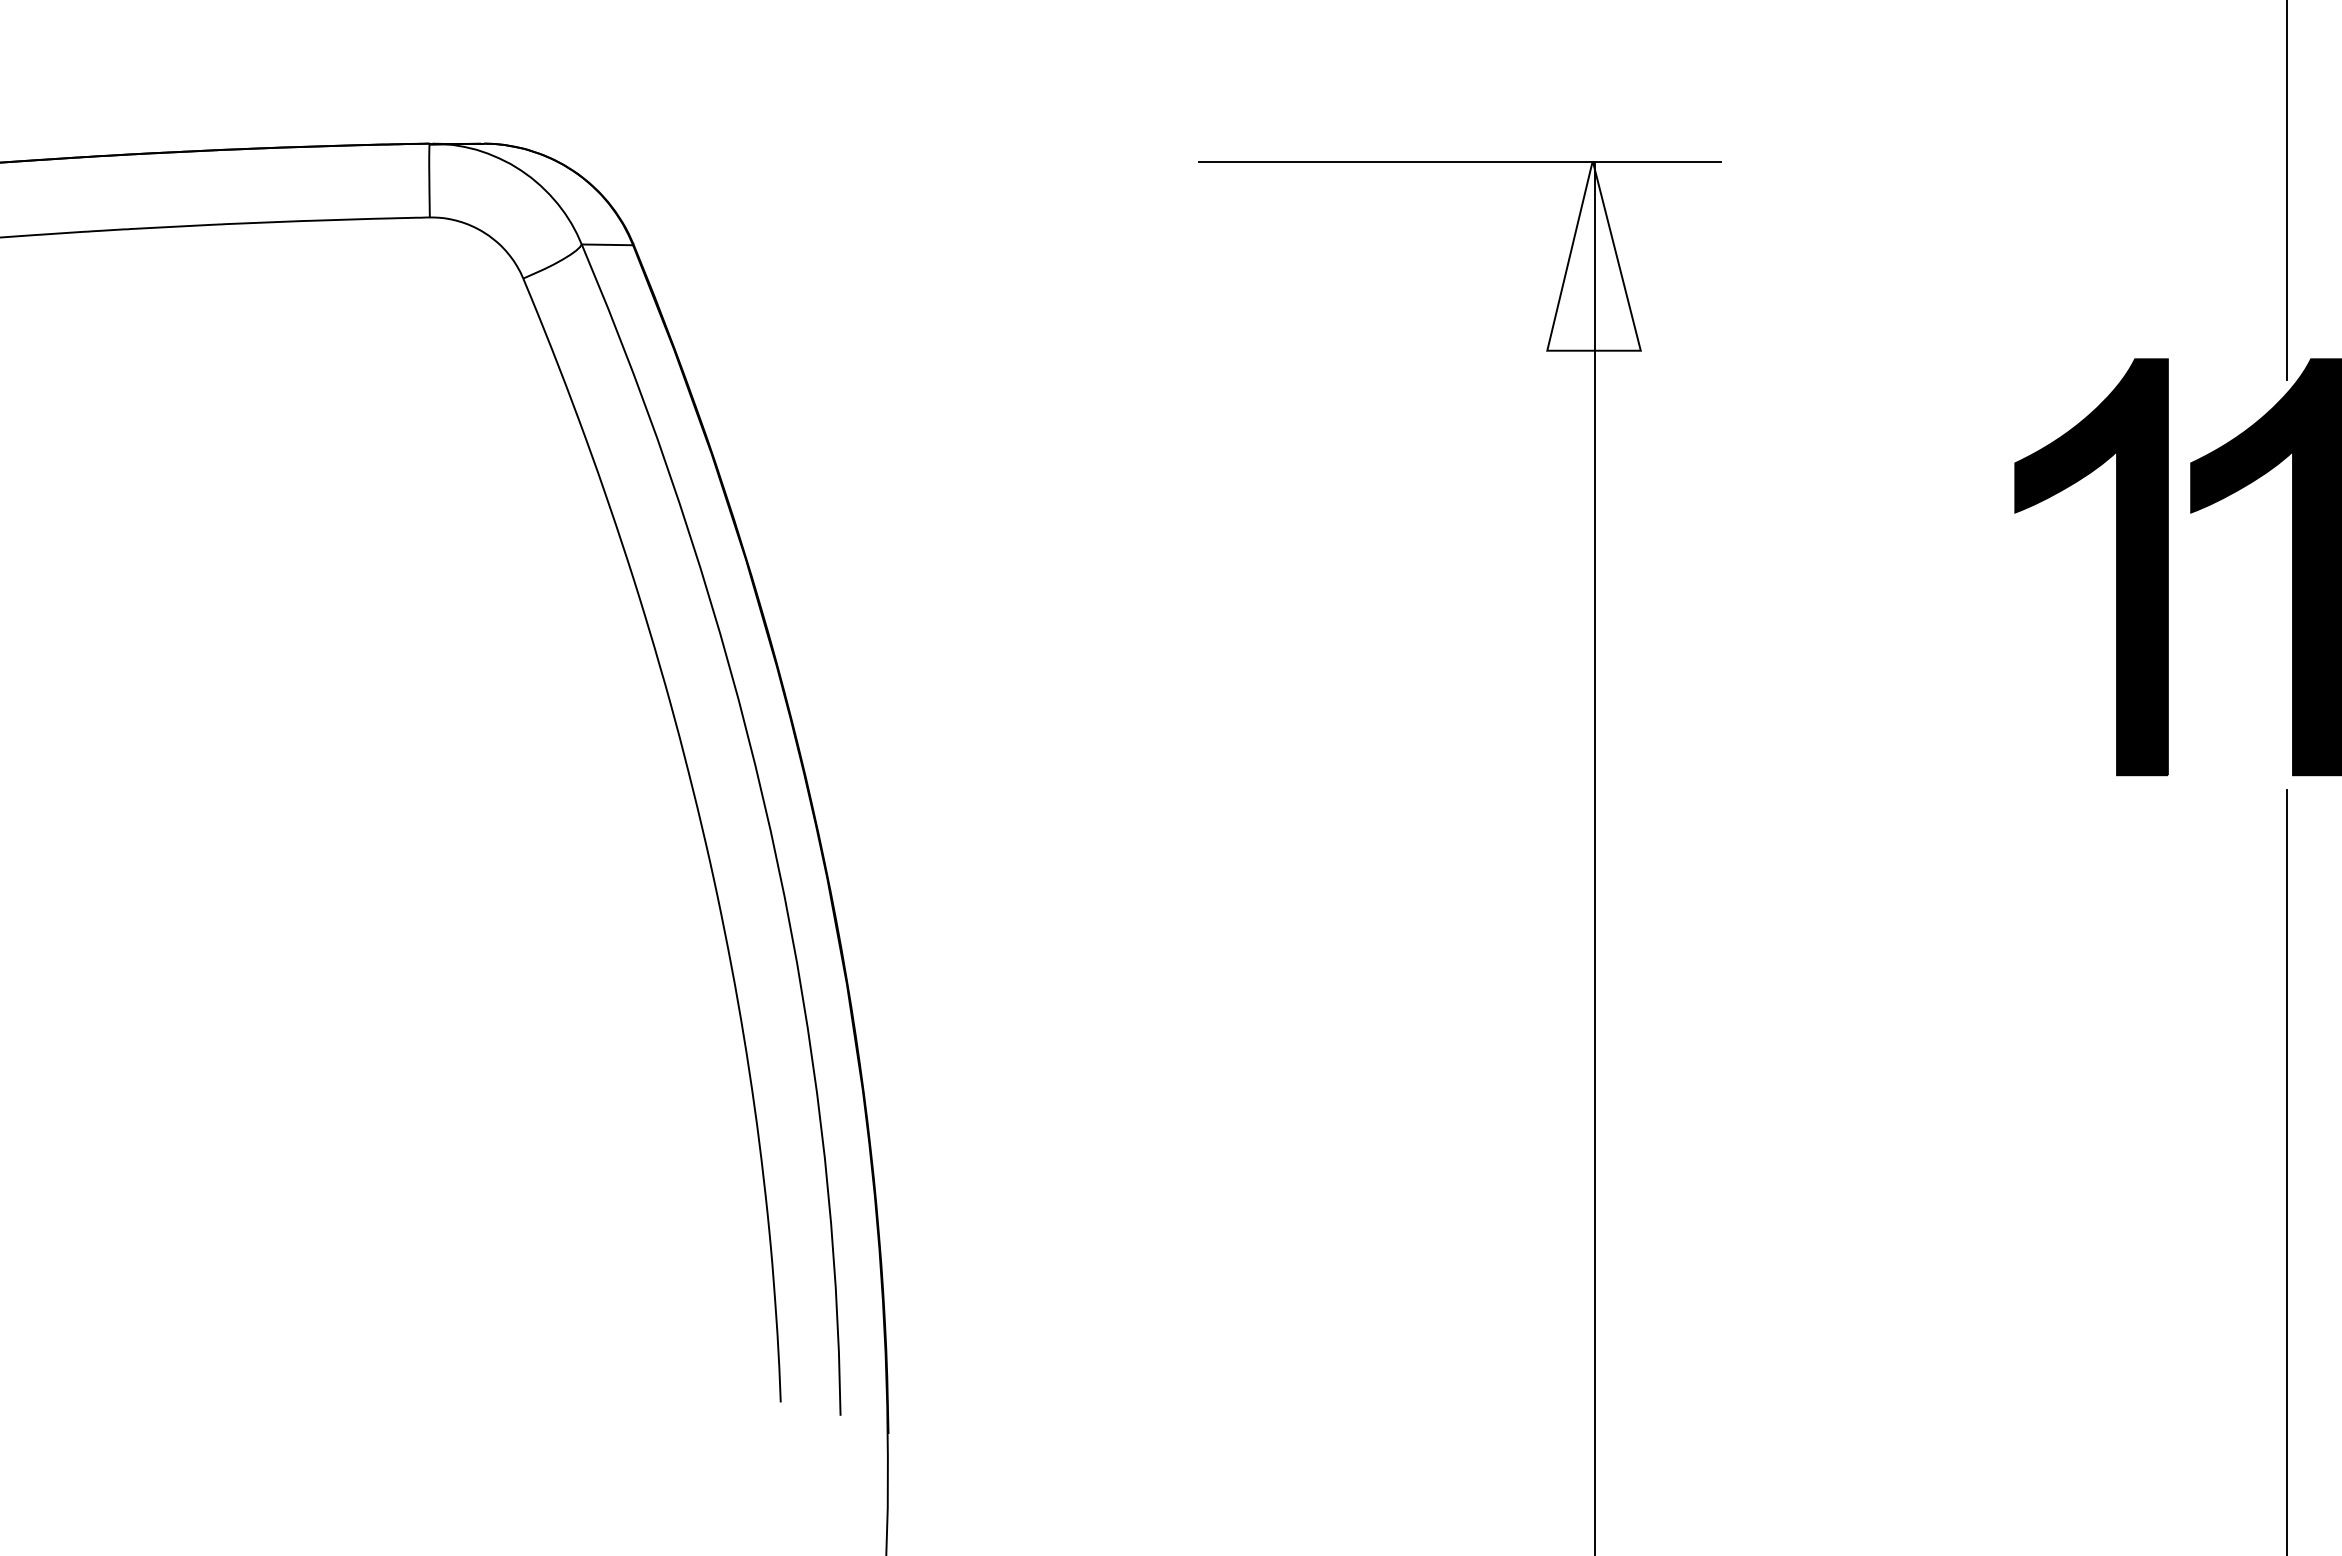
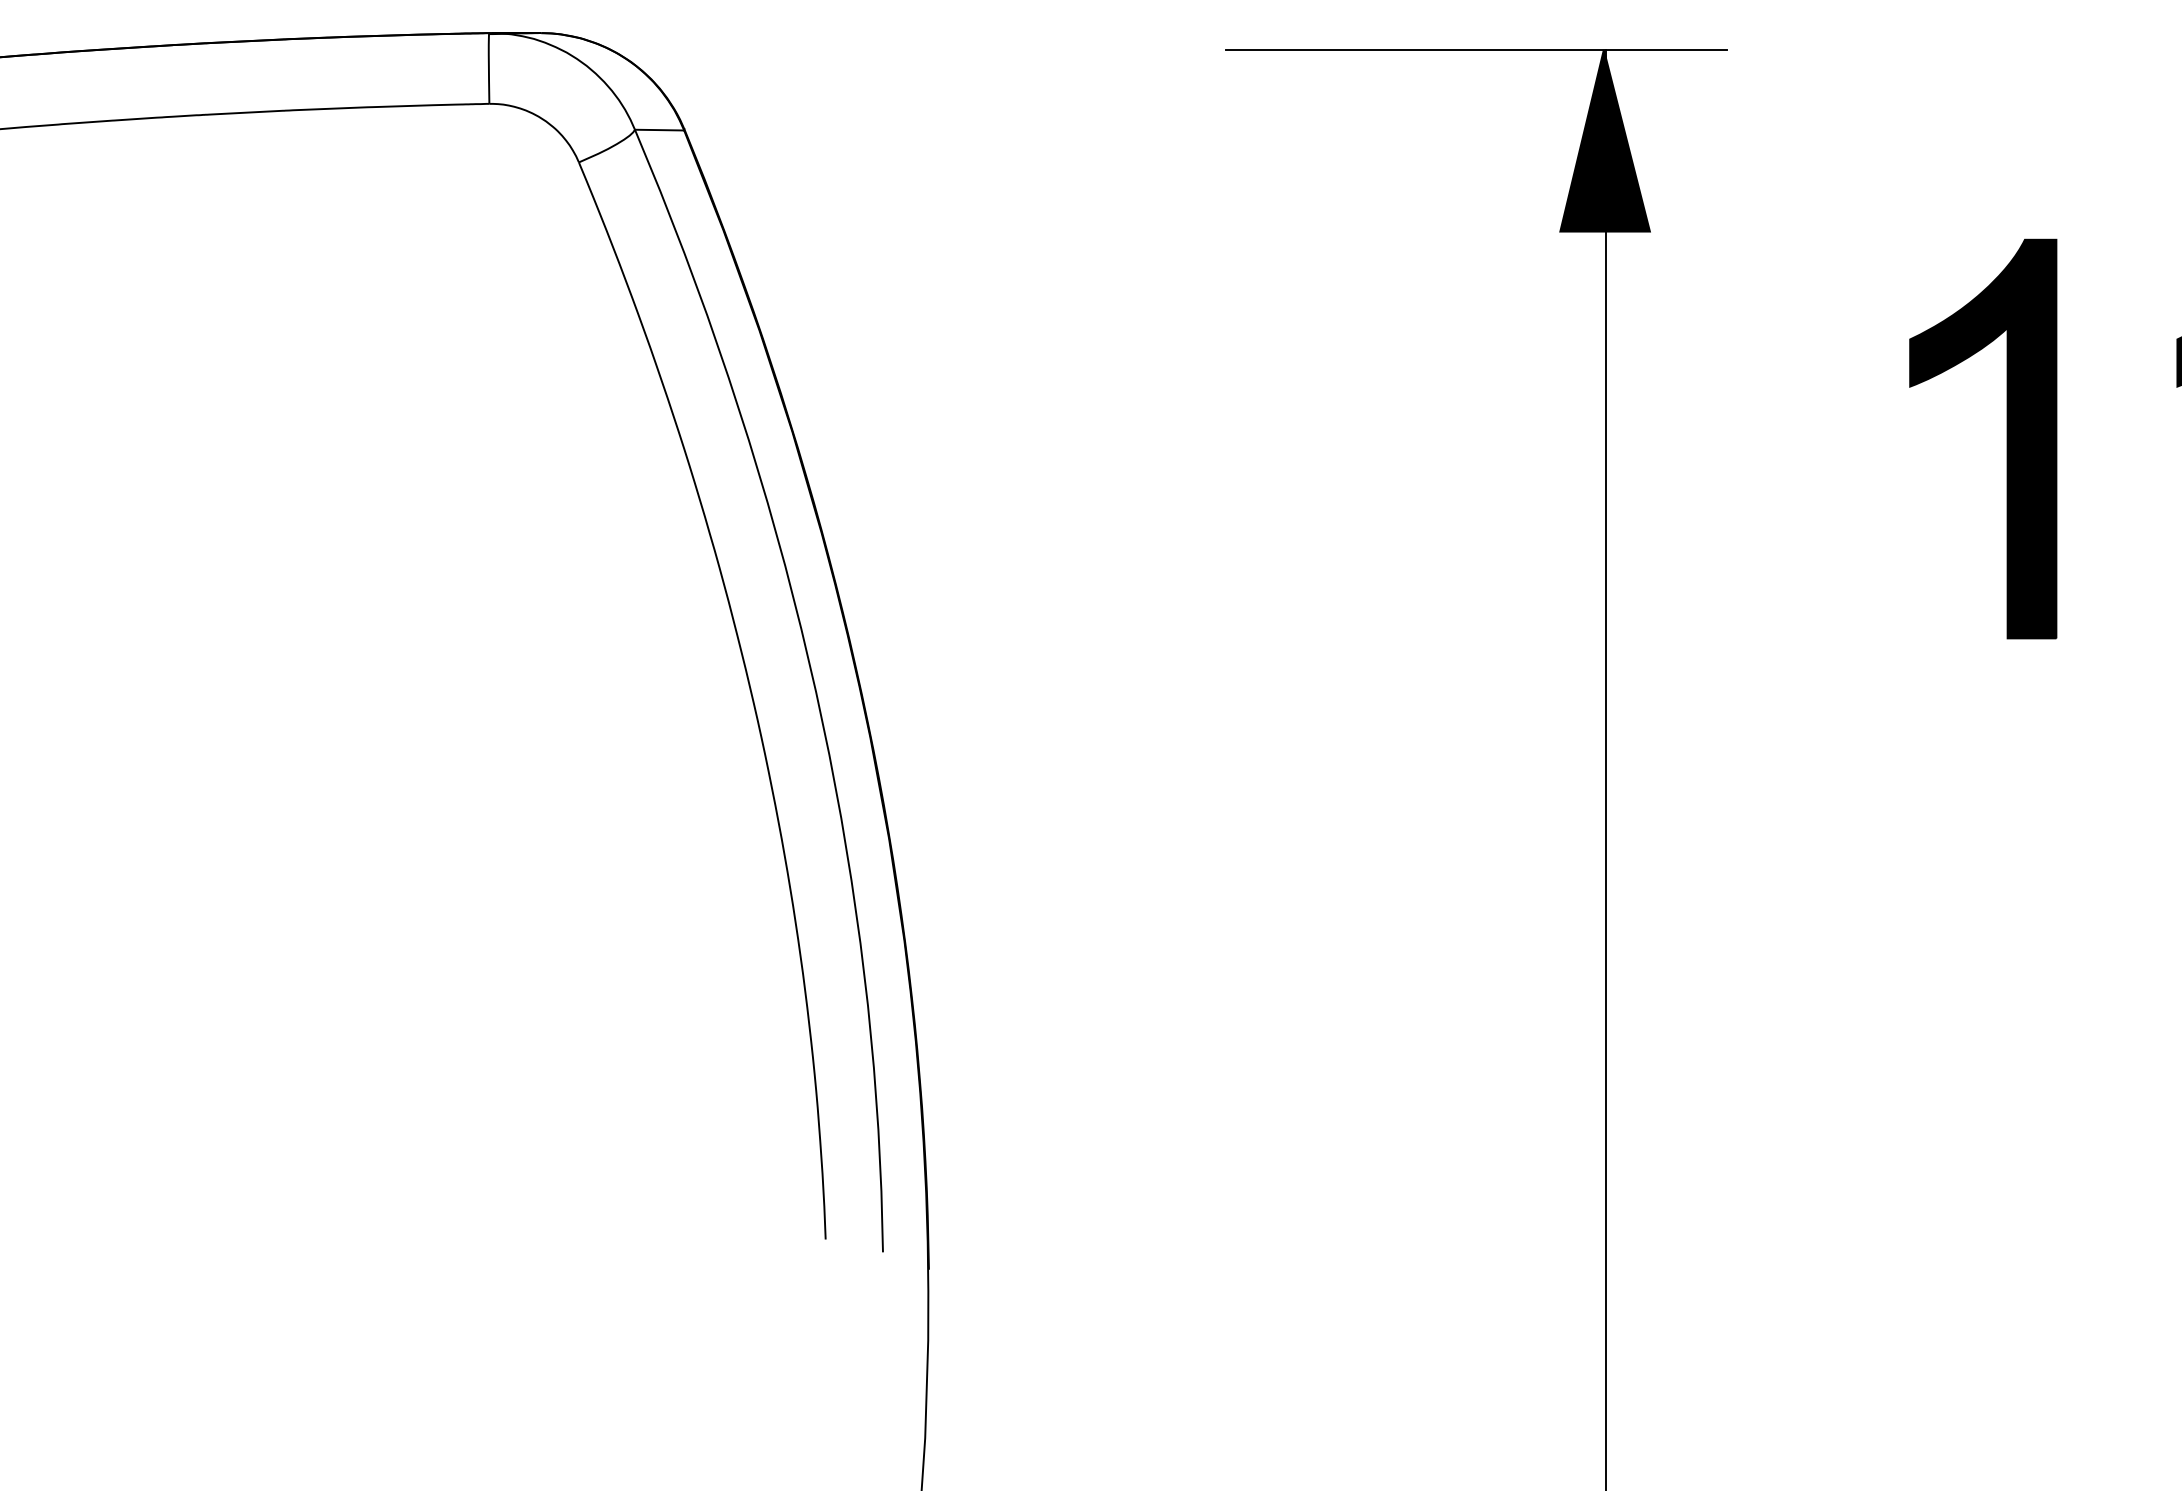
fill: (1593, 255) -> (1604, 140), added
part: (2116, 567) -> (2007, 439), moved

